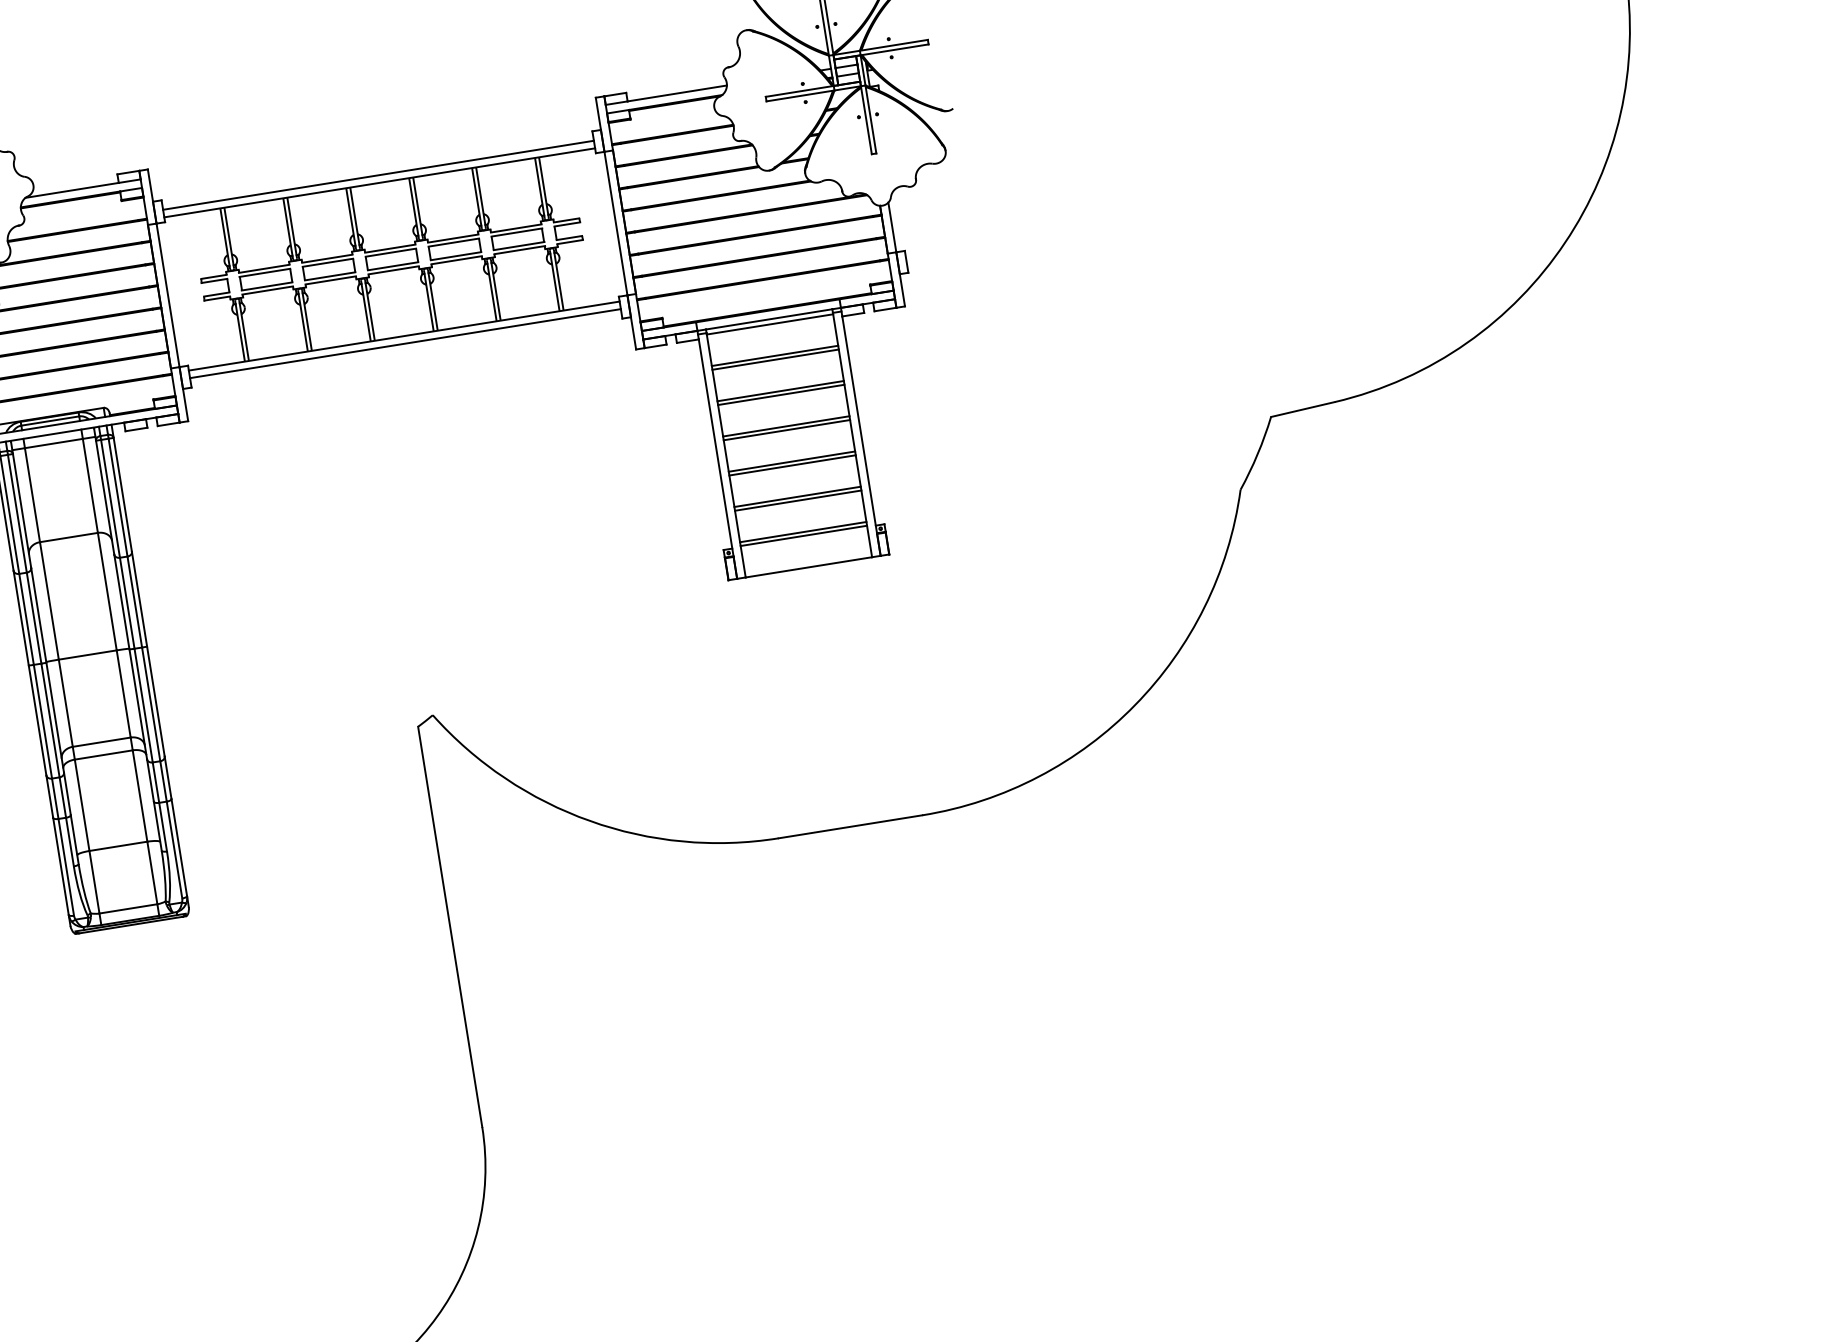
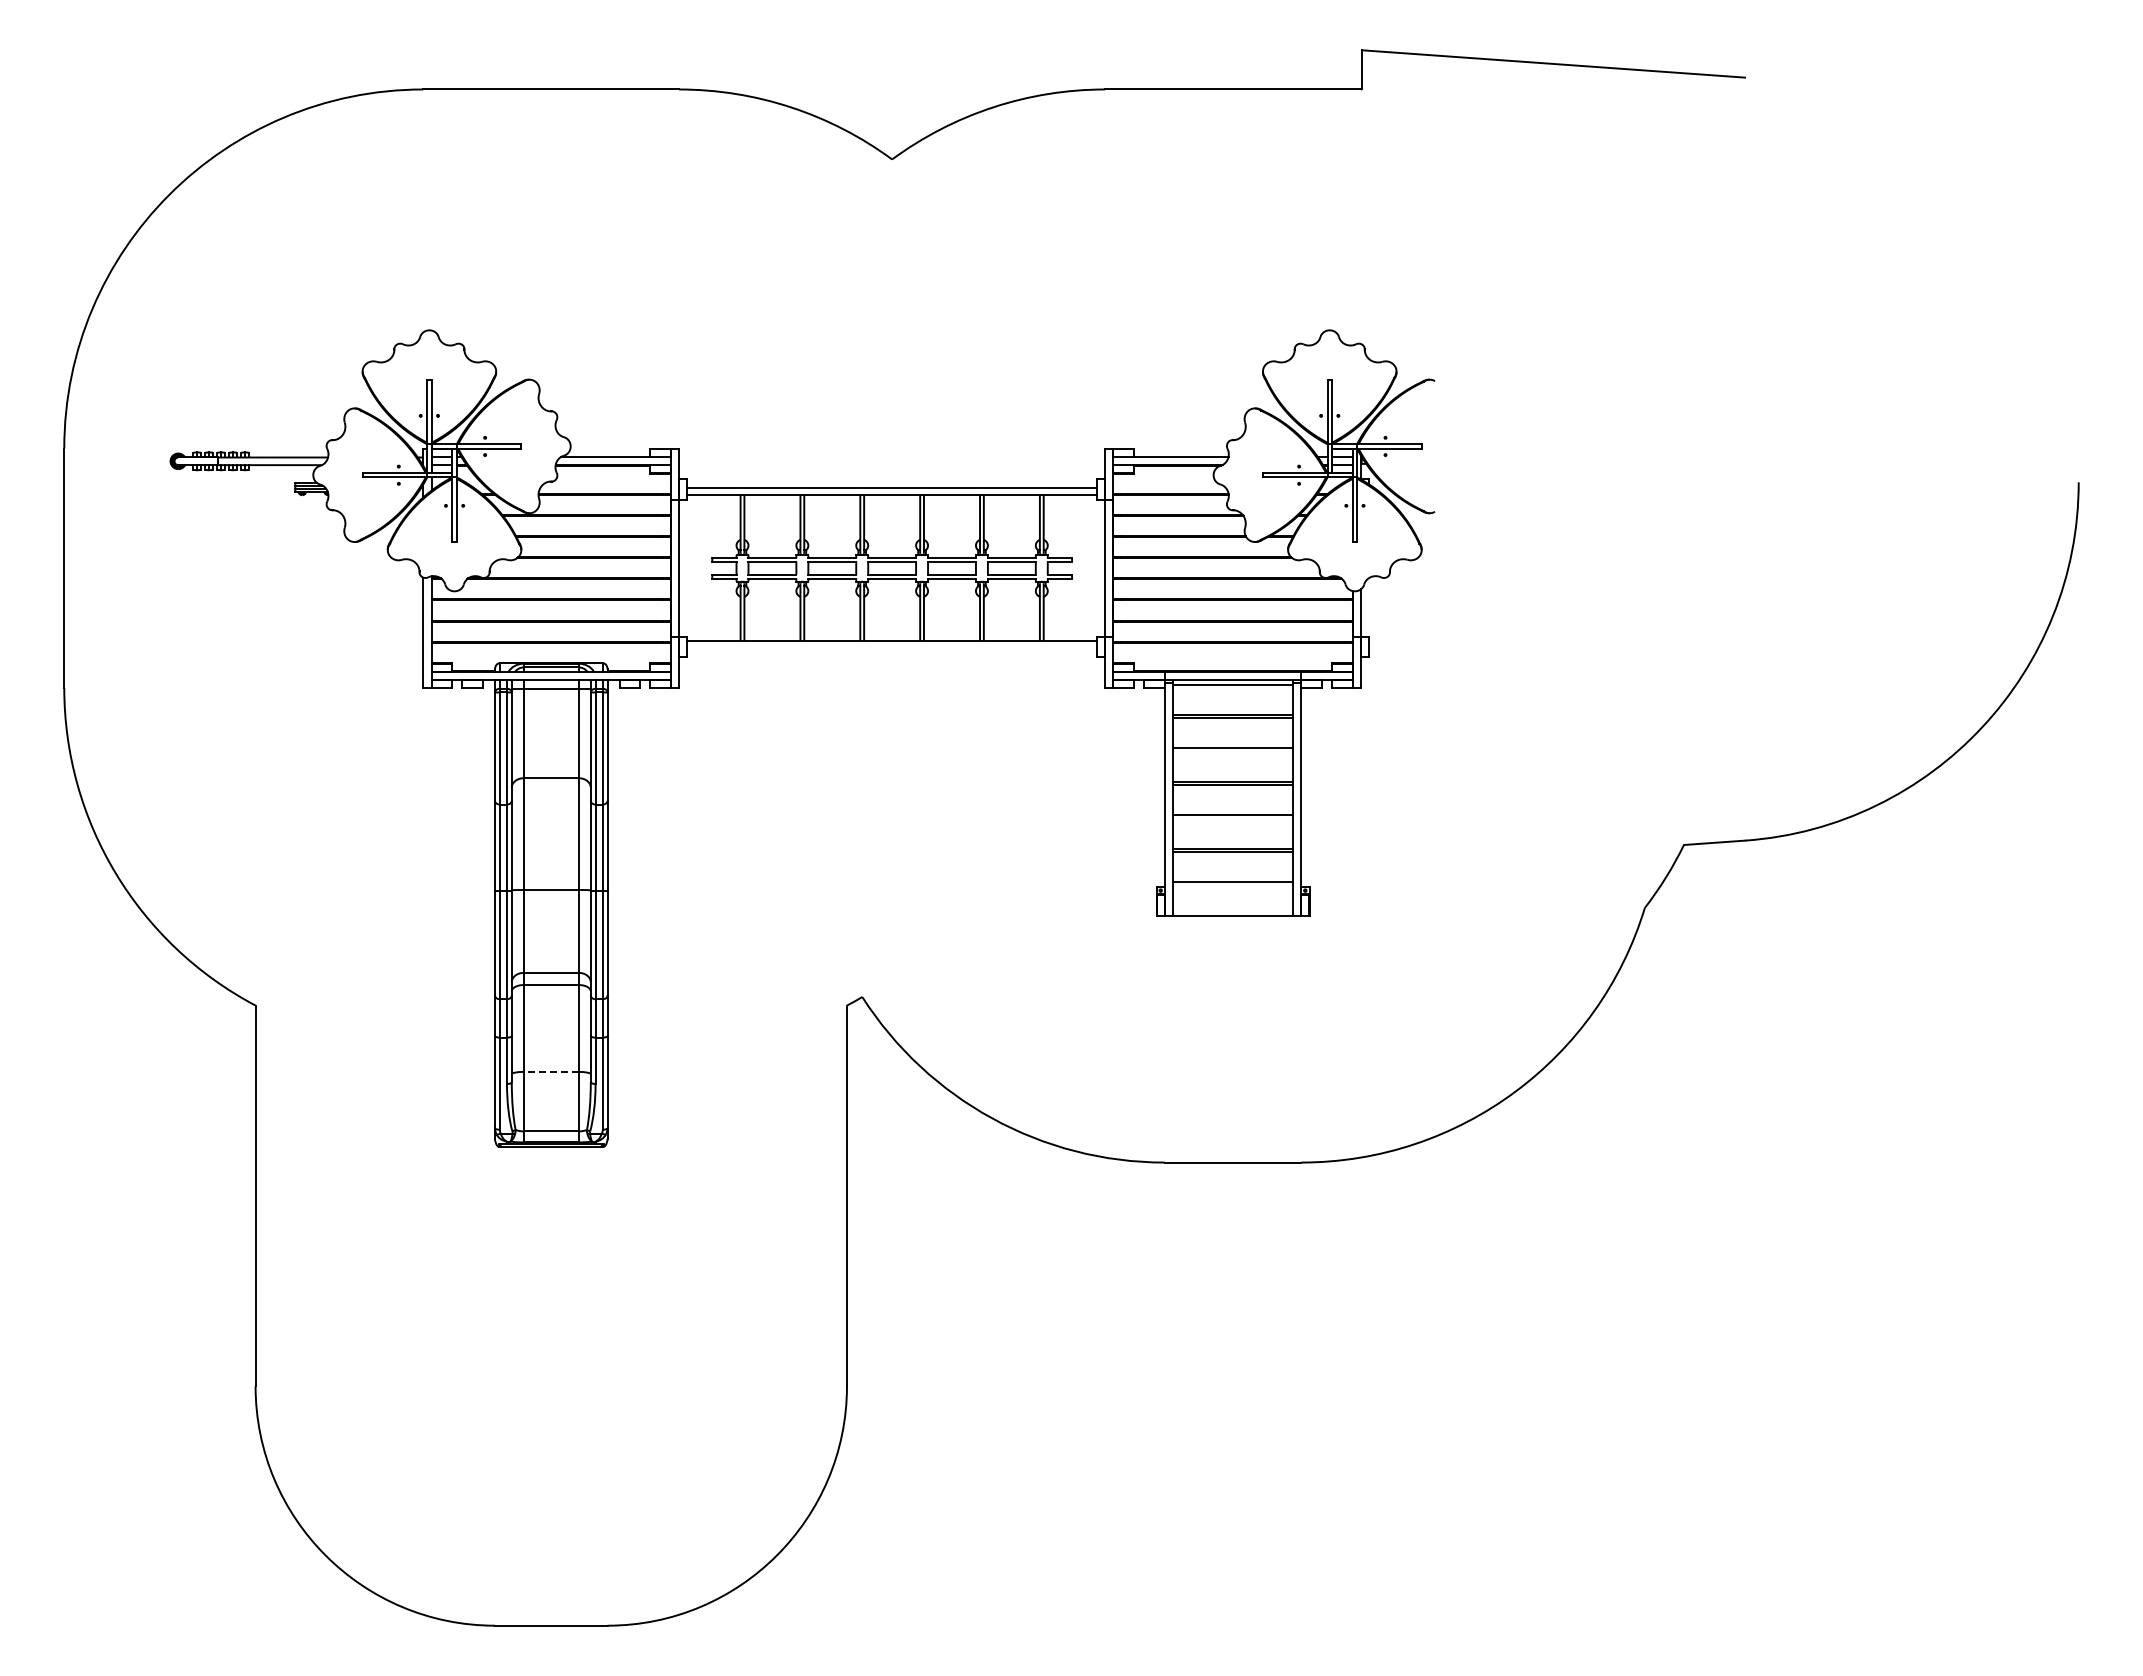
line: (405, 343) -> (892, 648), removed
line: (780, 394) -> (1232, 751), removed
line: (791, 465) -> (1232, 818), removed
line: (803, 535) -> (1232, 885), removed
line: (118, 845) -> (551, 1071), solid -> dashed

